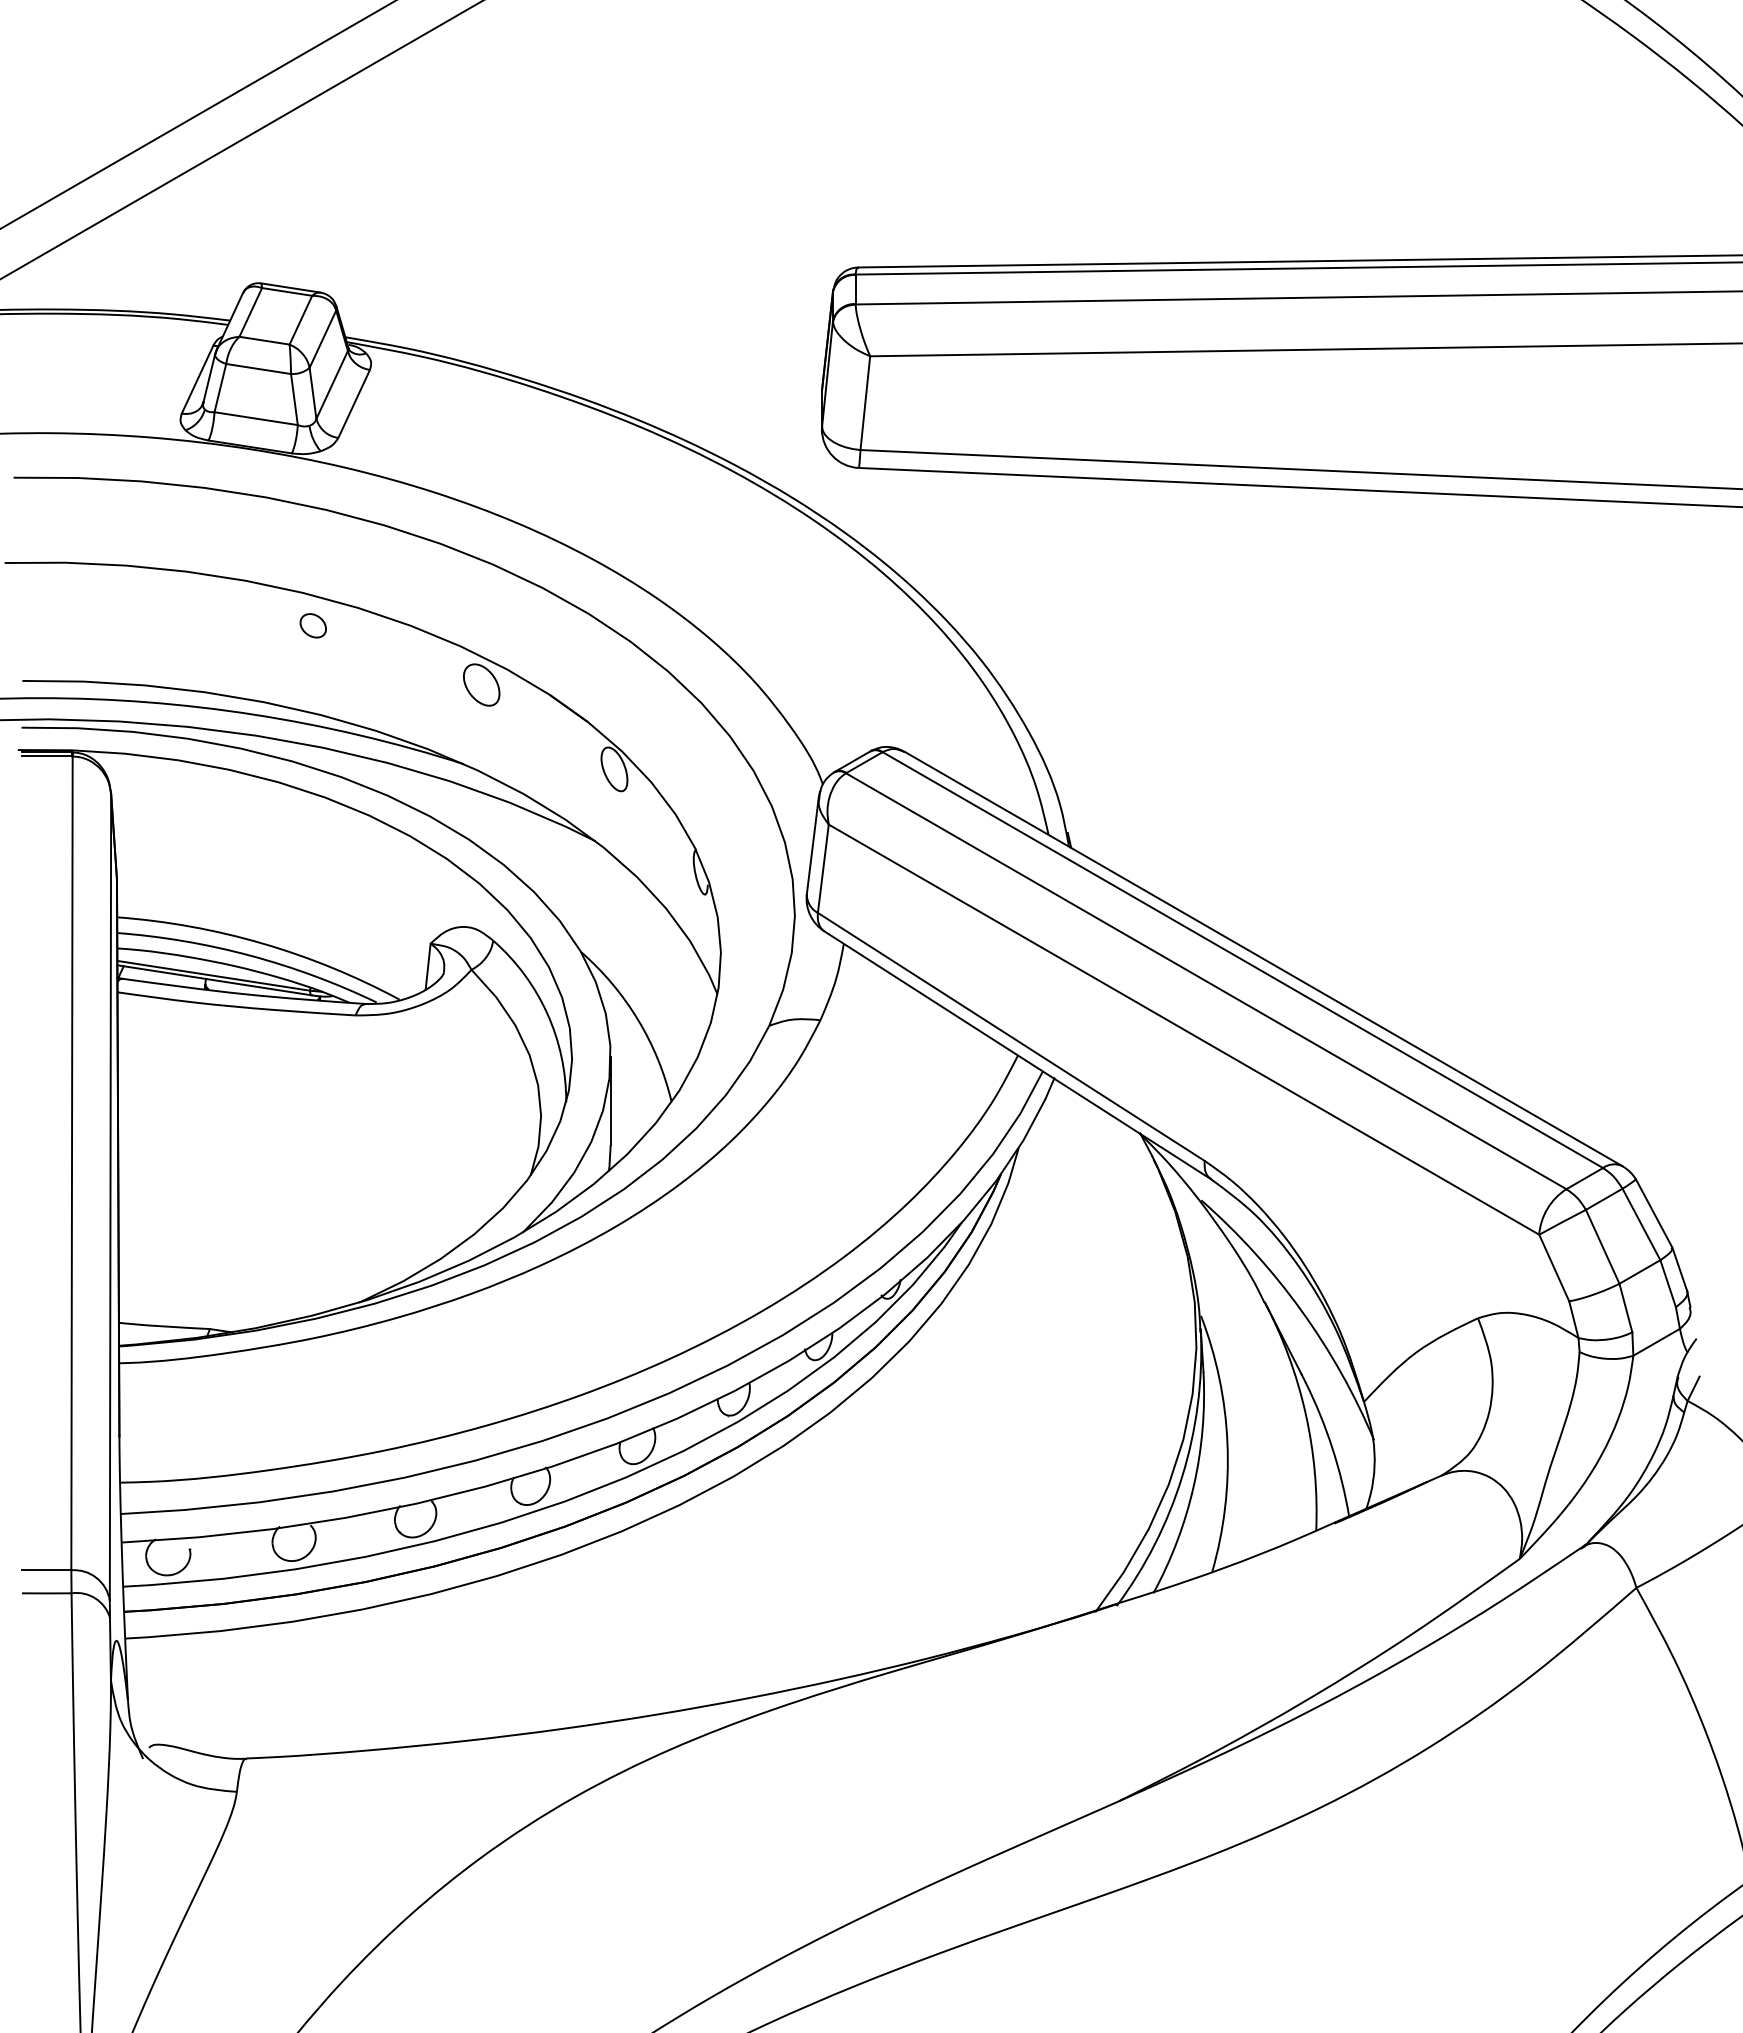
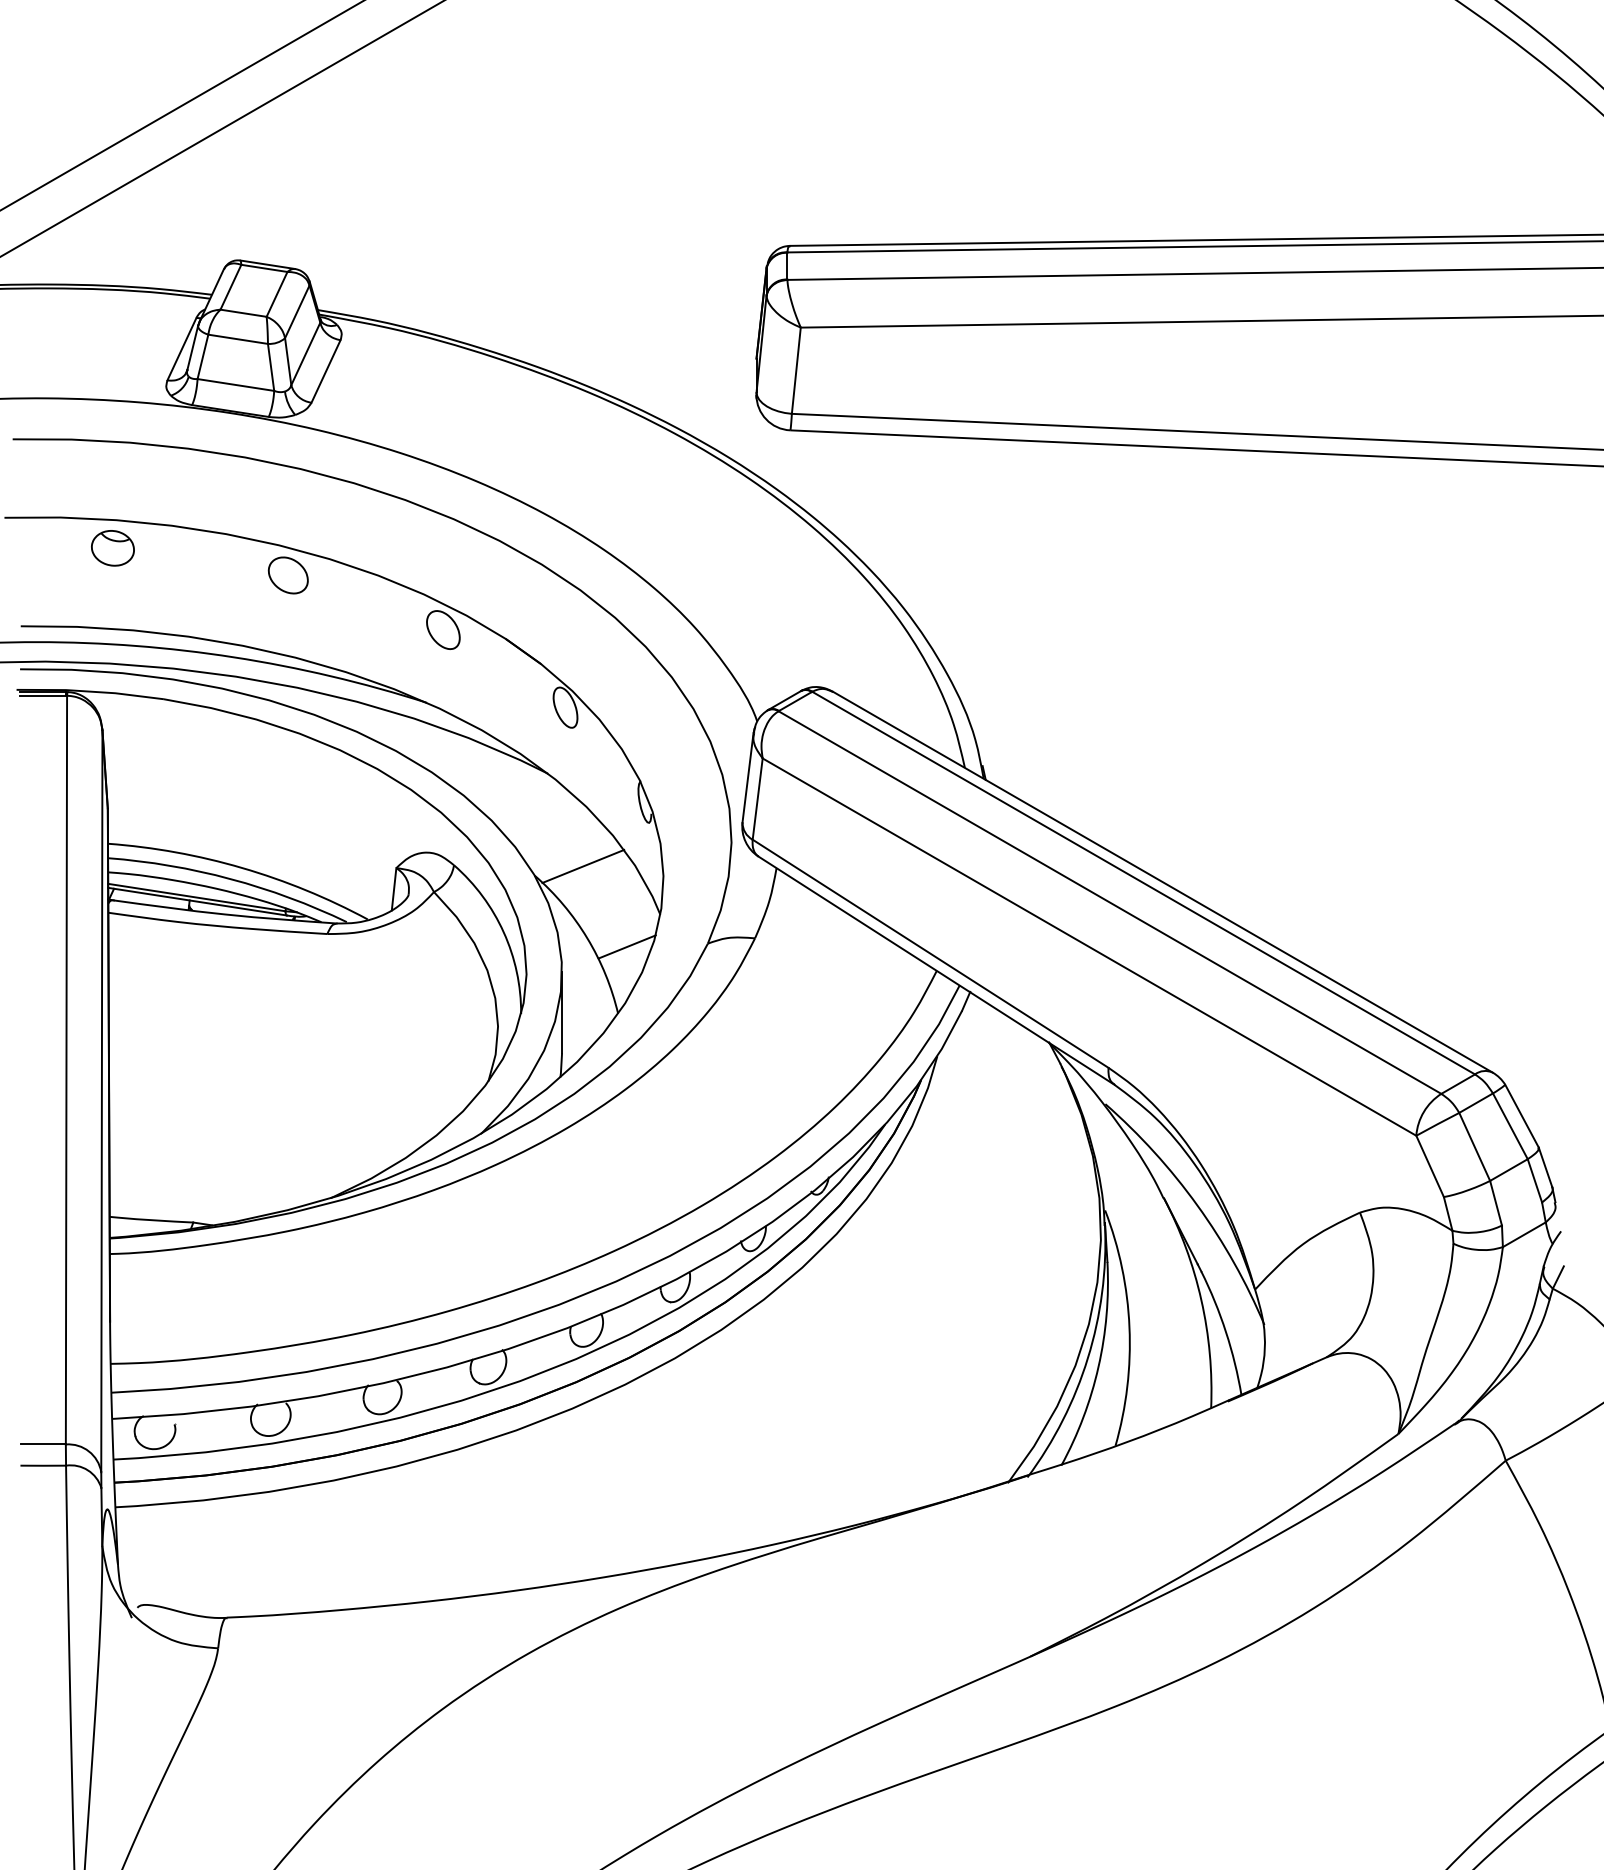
part: (122, 595) -> (112, 547), added
part: (313, 625) -> (288, 575), size x1.67
line: (633, 941) -> (583, 866), added
line: (681, 1029) -> (627, 946), added

